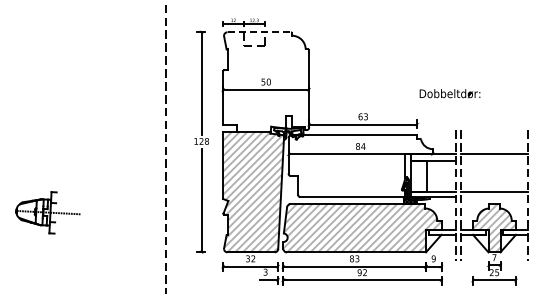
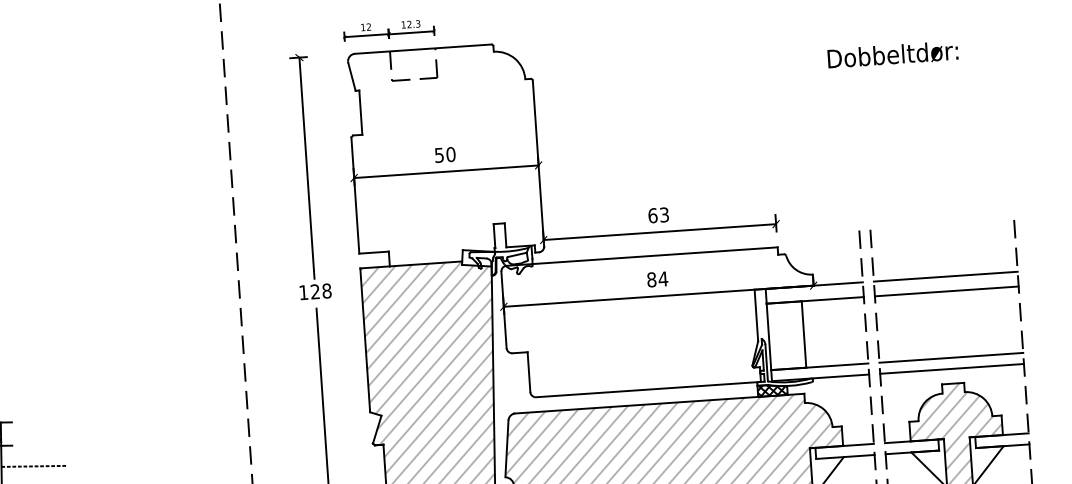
line: (259, 32) -> (423, 49), dashed -> solid
text: (449, 93) -> (891, 54), moved
line: (494, 161) -> (946, 292), added
line: (494, 197) -> (952, 369), added

